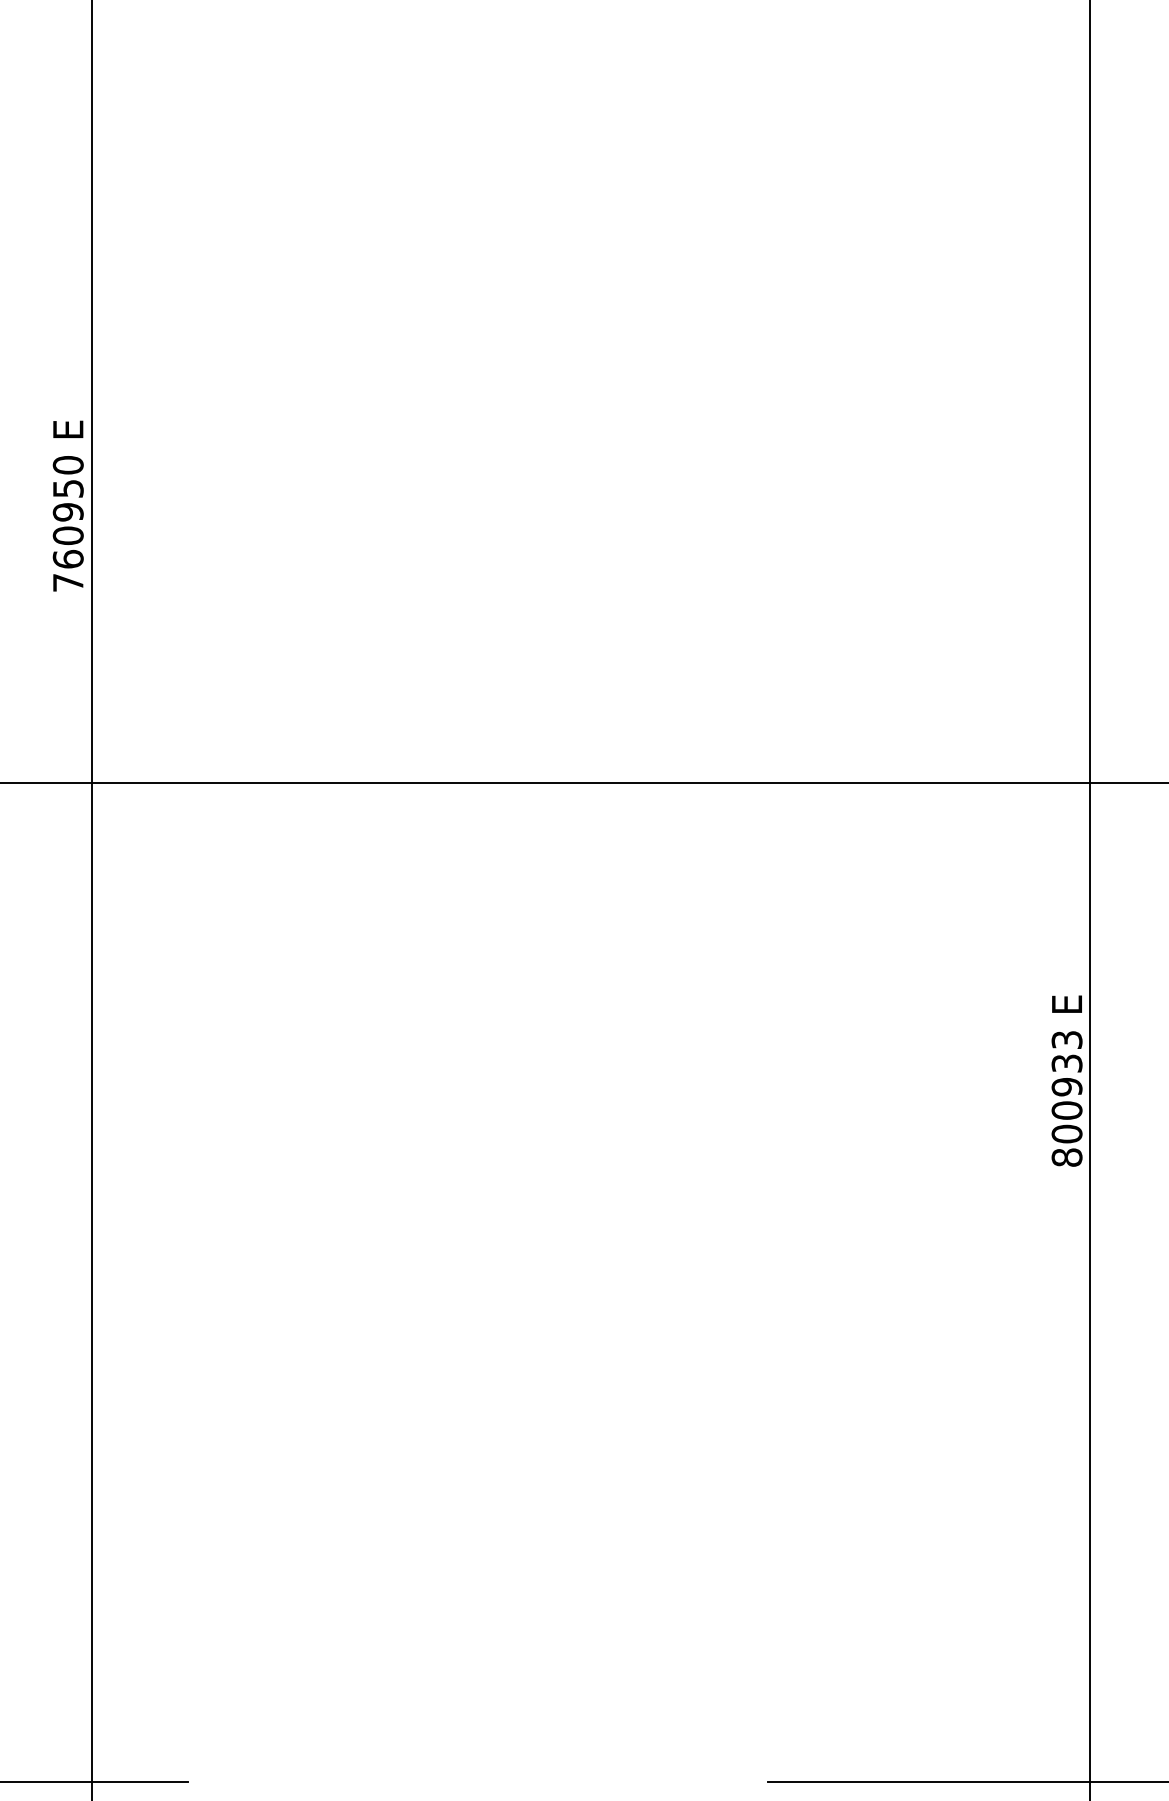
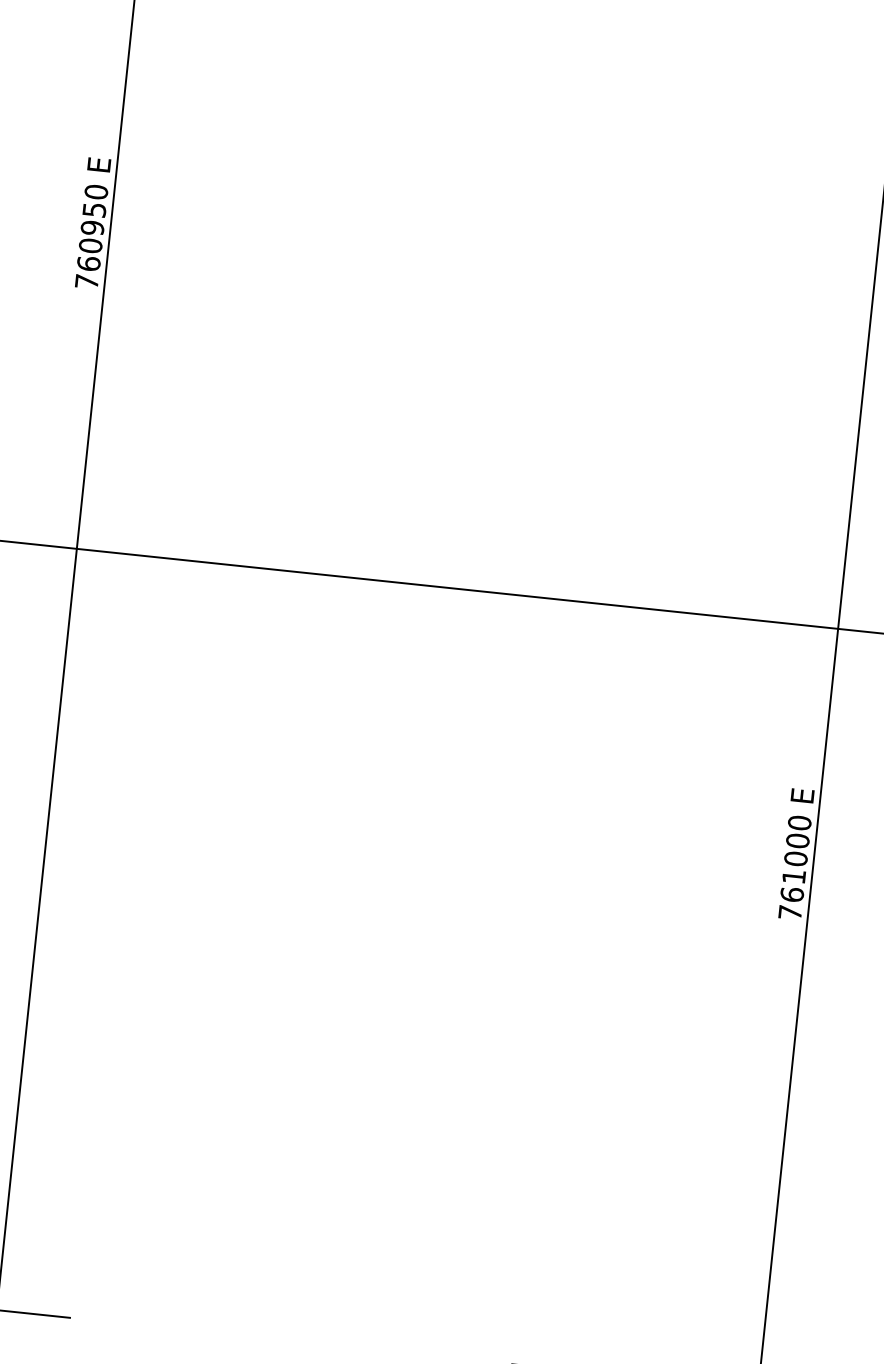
text: (67, 505) -> (92, 222), moved
text: (1066, 1098) -> (794, 867), 800933 -> 761000

